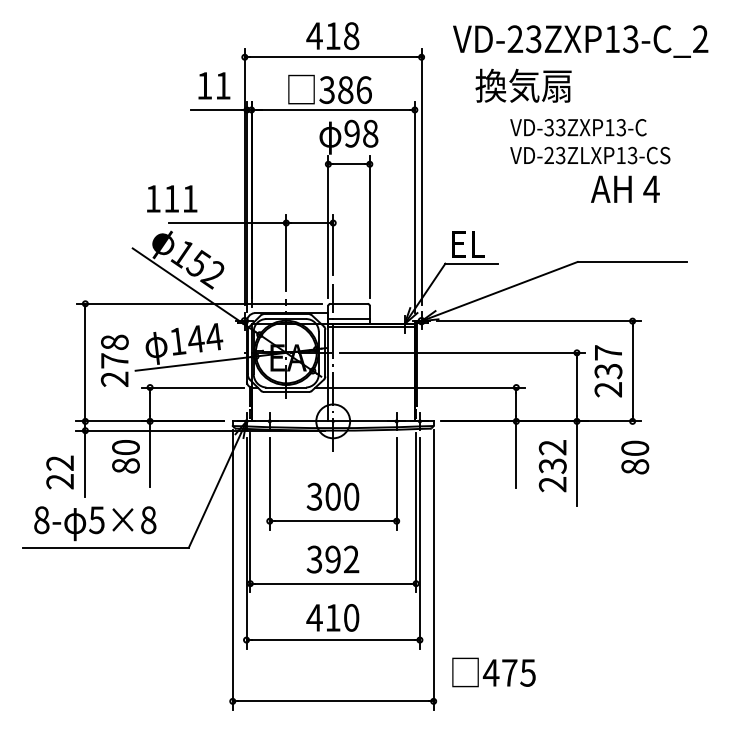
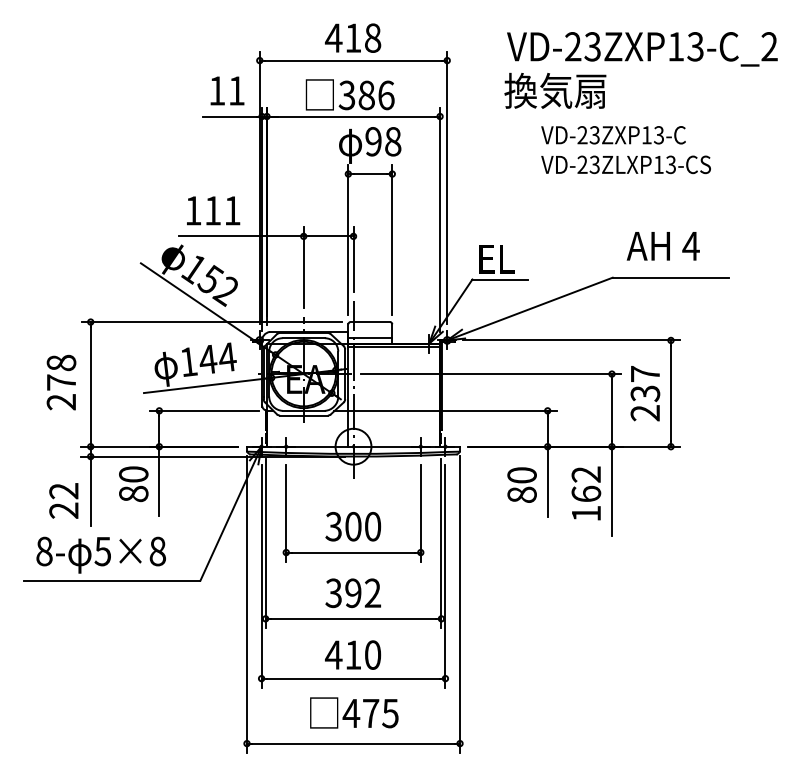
text: (580, 41) -> (642, 49), moved
text: (548, 127) -> (581, 135), VD-33ZXP13-C -> VD-23ZXP13-C
text: (625, 188) -> (663, 245), moved
text: (172, 198) -> (213, 210), moved
text: (114, 360) -> (61, 382), moved
text: (635, 457) -> (522, 485), moved
text: (552, 475) -> (586, 504), 232 -> 162
text: (493, 672) -> (353, 713), moved

